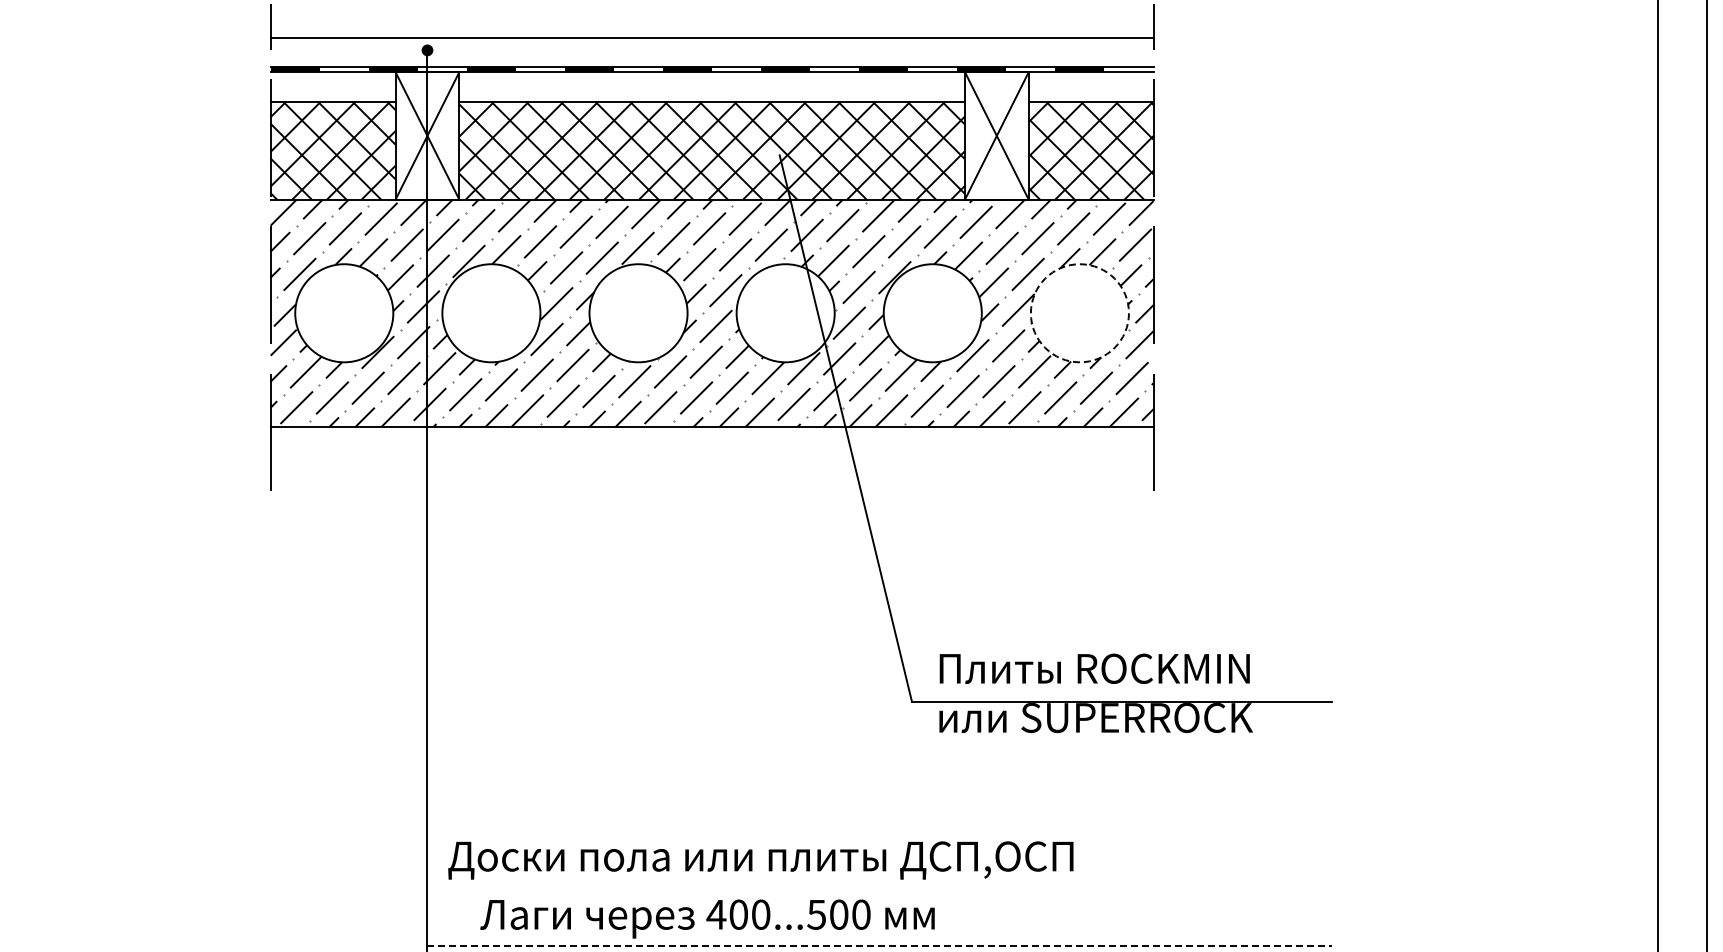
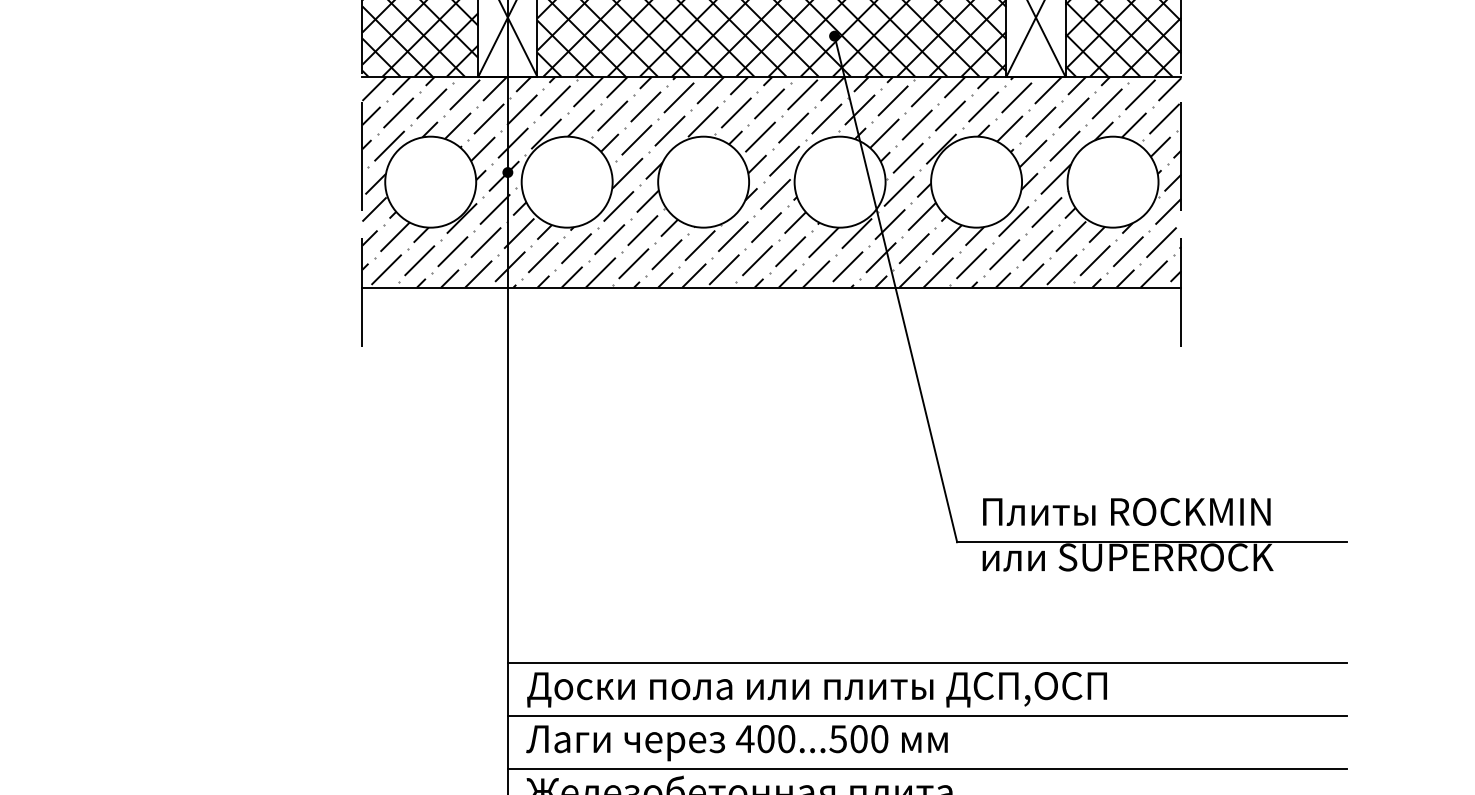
fill: (779, 155) -> (834, 35), added
fill: (427, 302) -> (507, 172), added
circle: (1079, 313) -> (1112, 182), dashed -> solid
line: (879, 832) -> (927, 663), added
line: (879, 889) -> (927, 716), added
text: (707, 918) -> (736, 742), moved
line: (880, 946) -> (928, 769), dashed -> solid

